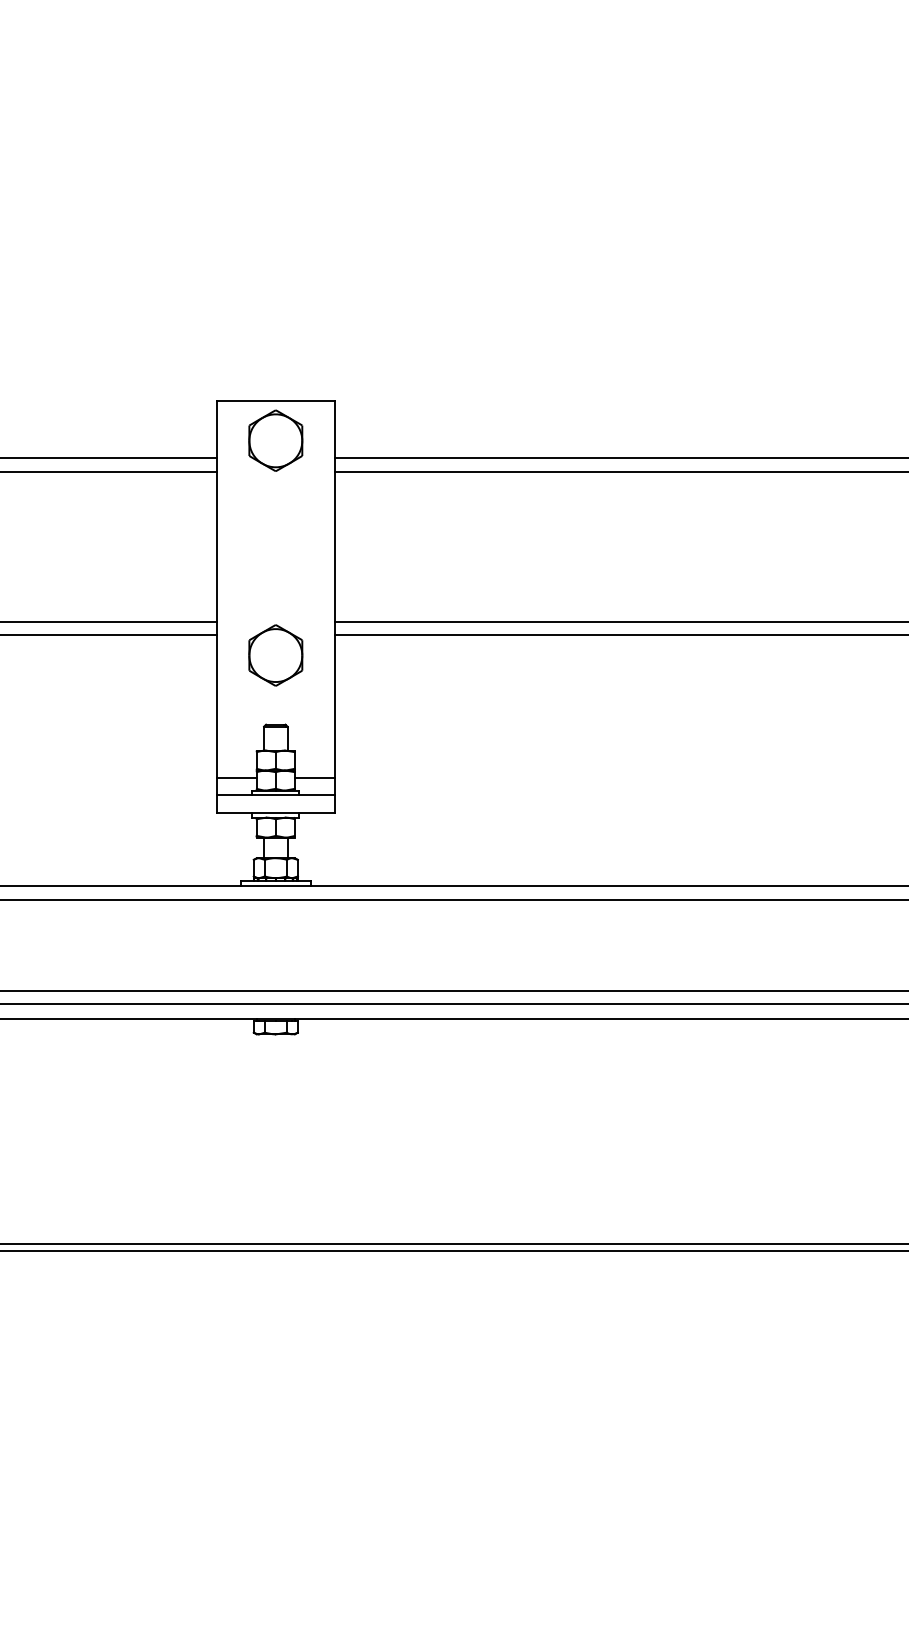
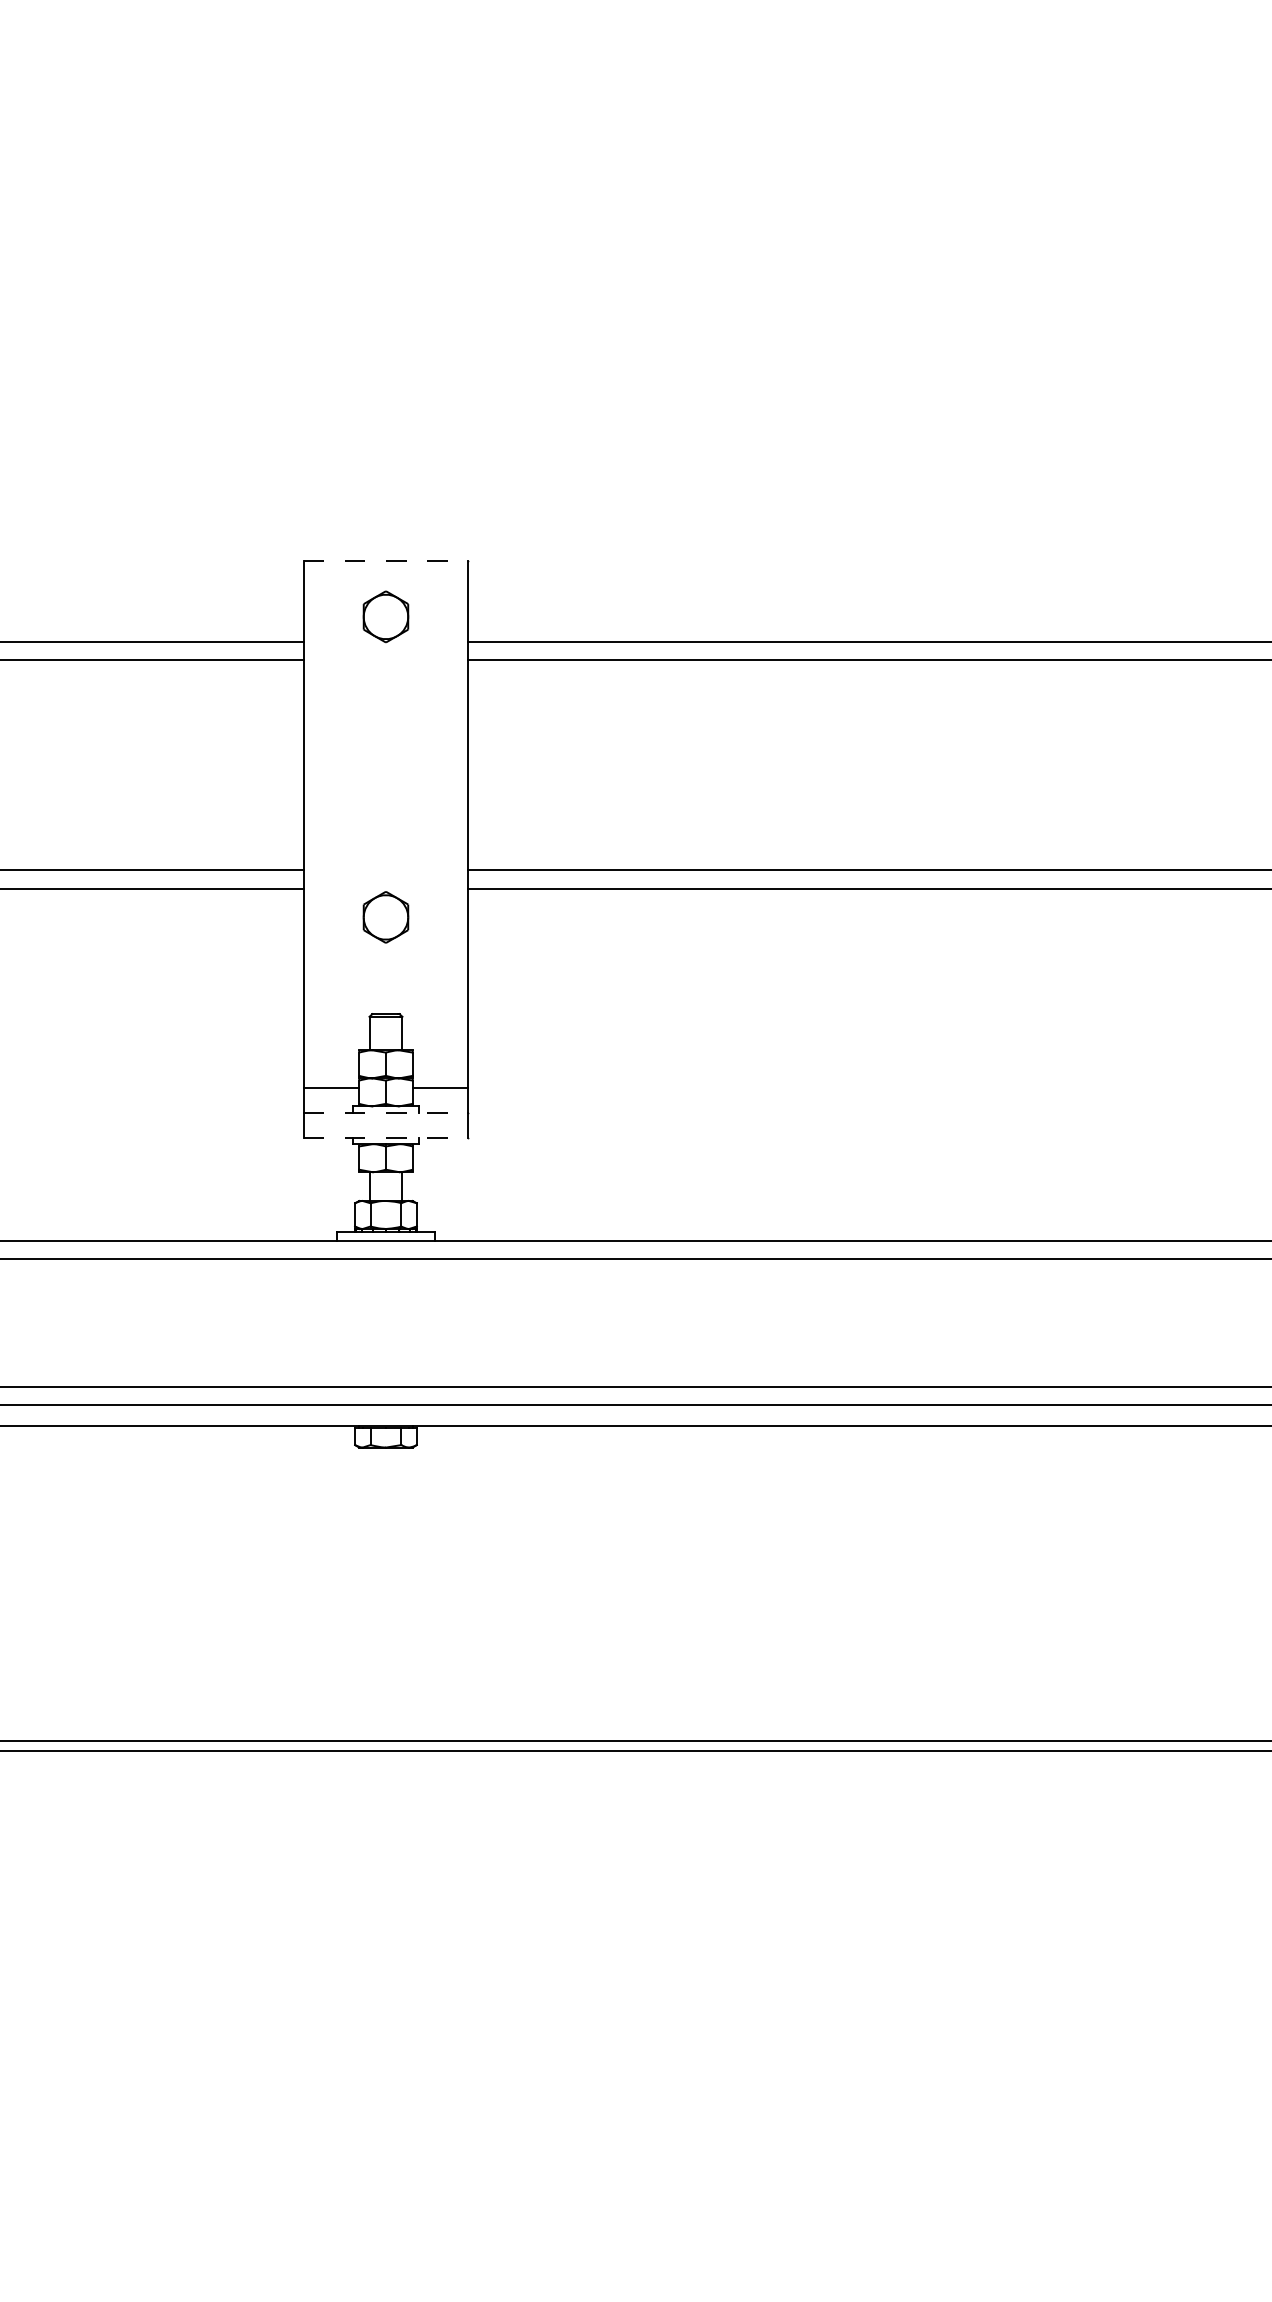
line: (276, 401) -> (386, 561), solid -> dashed
part: (275, 440) -> (385, 616), size x0.6
part: (275, 655) -> (385, 917), size x0.6
line: (276, 794) -> (386, 1112), solid -> dashed
line: (276, 812) -> (386, 1137), solid -> dashed

